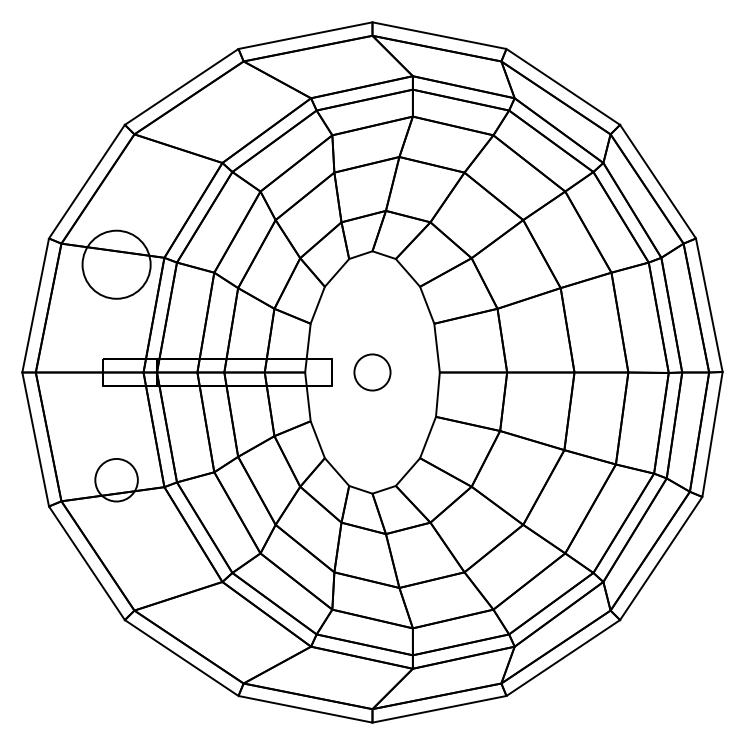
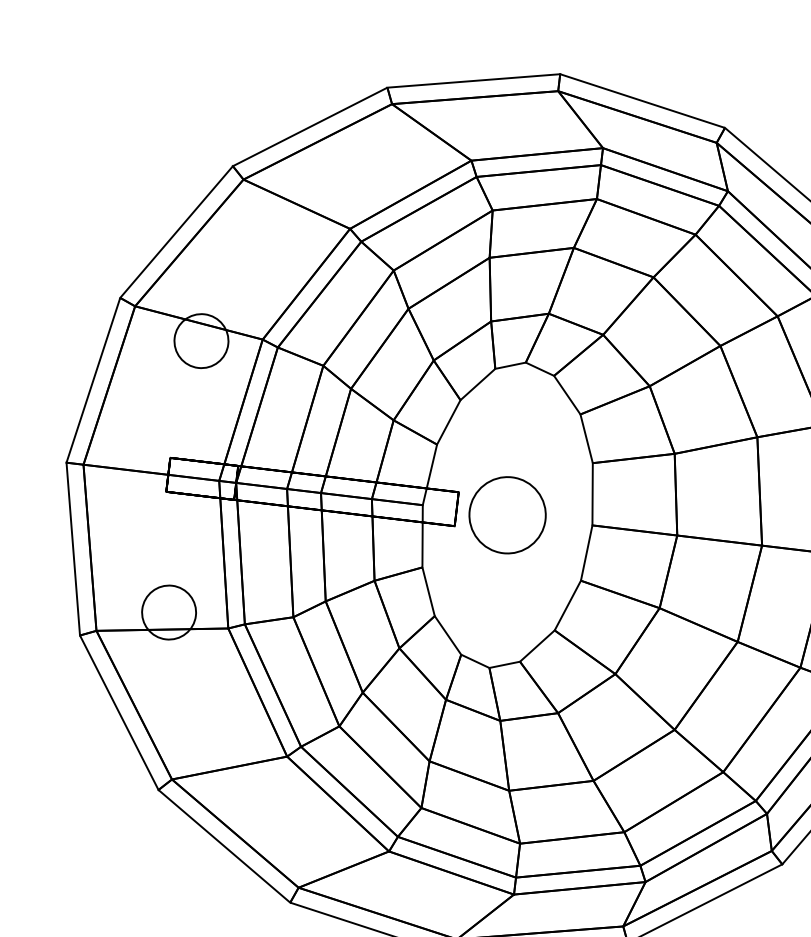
circle: (116, 264) -> (201, 340), size x0.62
circle: (372, 372) -> (507, 515), size x1.67

